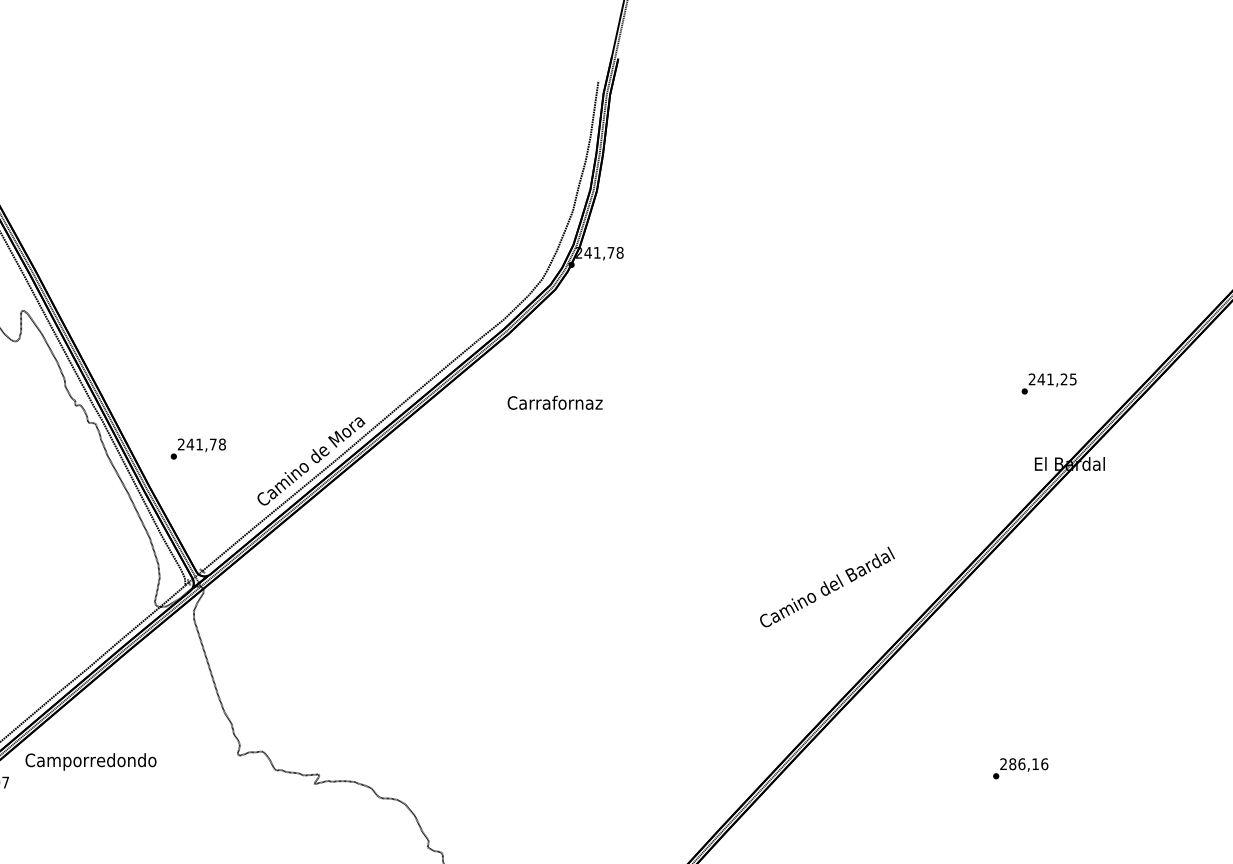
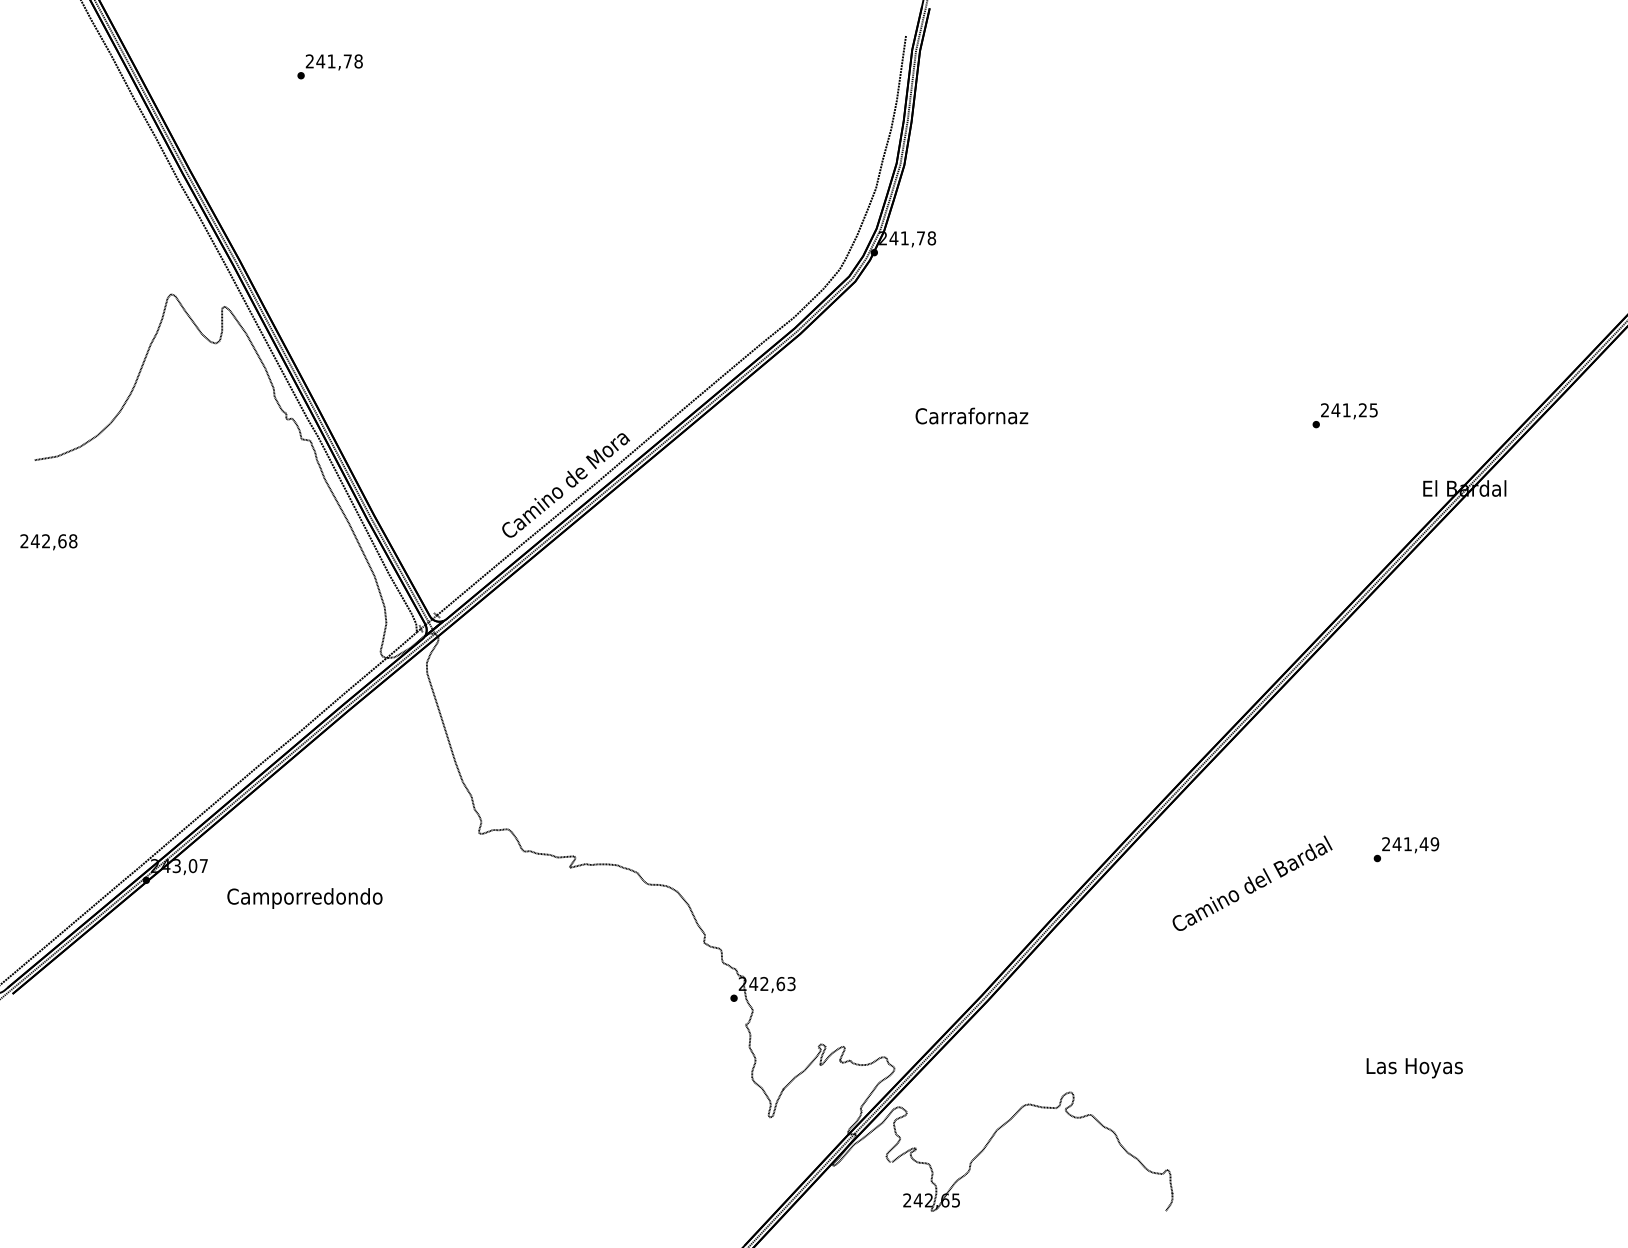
text: (1048, 383) -> (1344, 415), moved
text: (554, 402) -> (971, 415), moved
text: (197, 448) -> (329, 66), moved
text: (827, 586) -> (1252, 882), moved
text: (90, 761) -> (304, 898), moved
text: (1028, 764) -> (1415, 844), 286,16 -> 241,49

